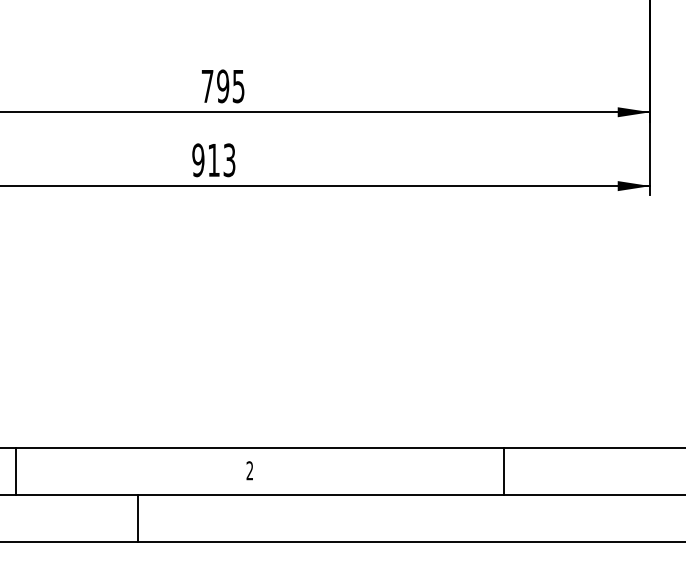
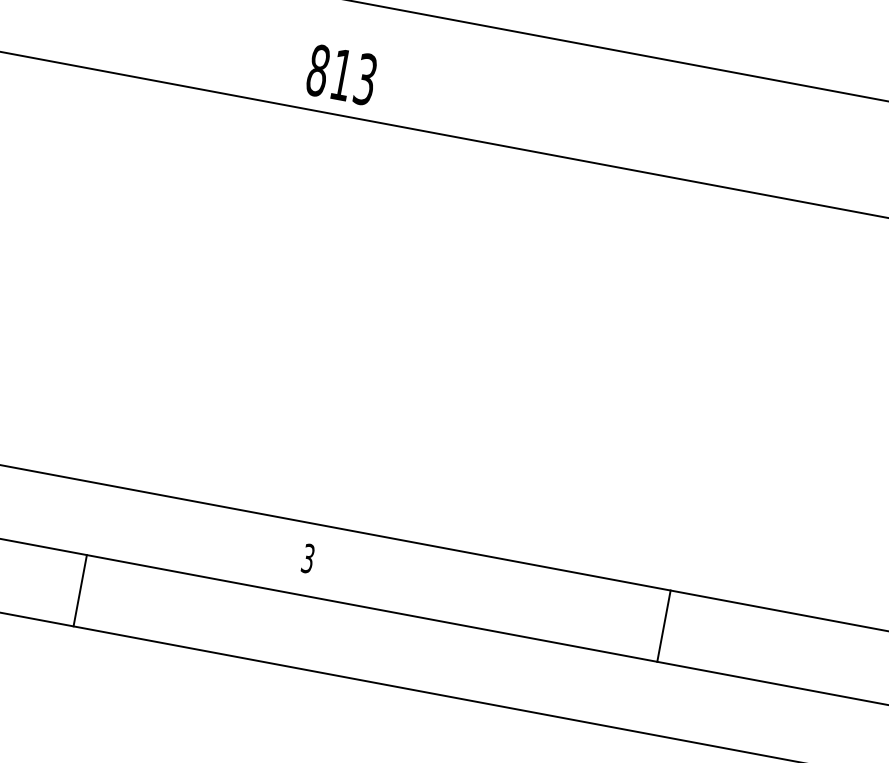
text: (198, 160) -> (318, 70), 913 -> 813
text: (249, 470) -> (307, 558), 2 -> 3
line: (504, 471) -> (664, 626), moved
line: (138, 517) -> (80, 589), moved

